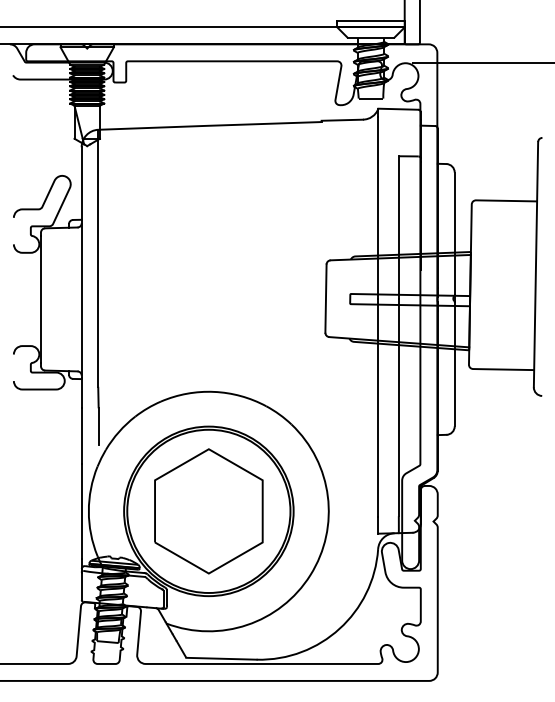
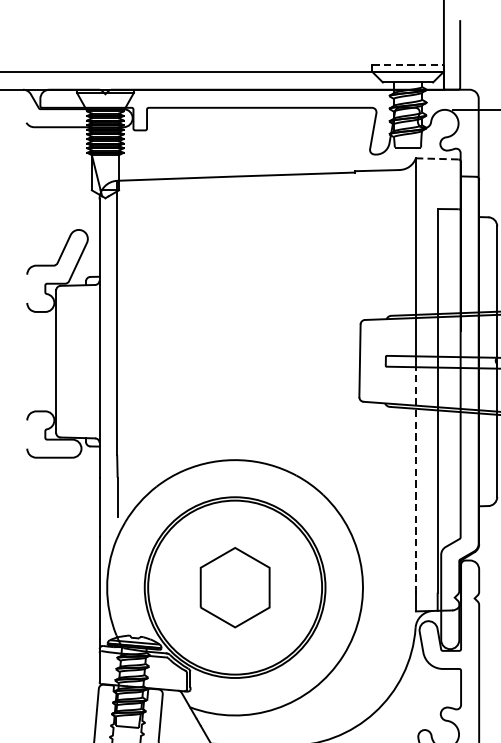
line: (371, 21) -> (408, 65), solid -> dashed
line: (398, 109) -> (437, 159), solid -> dashed
line: (378, 408) -> (415, 477), solid -> dashed
part: (208, 511) -> (234, 587), size x0.6

